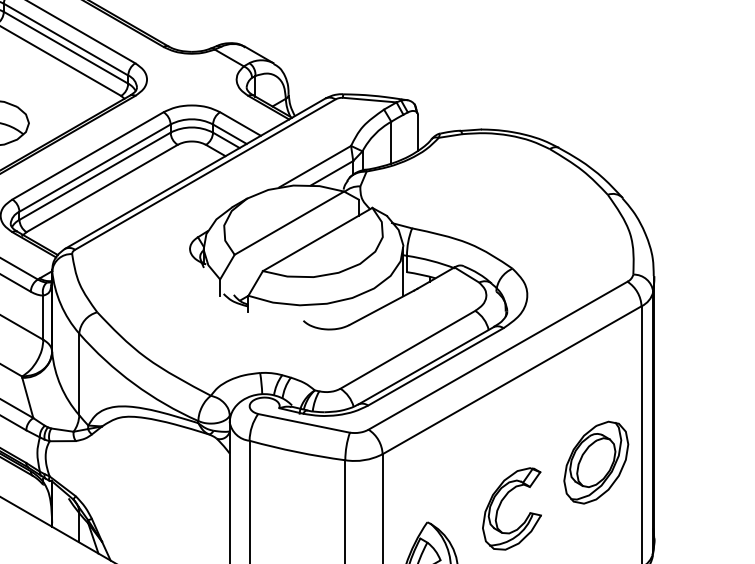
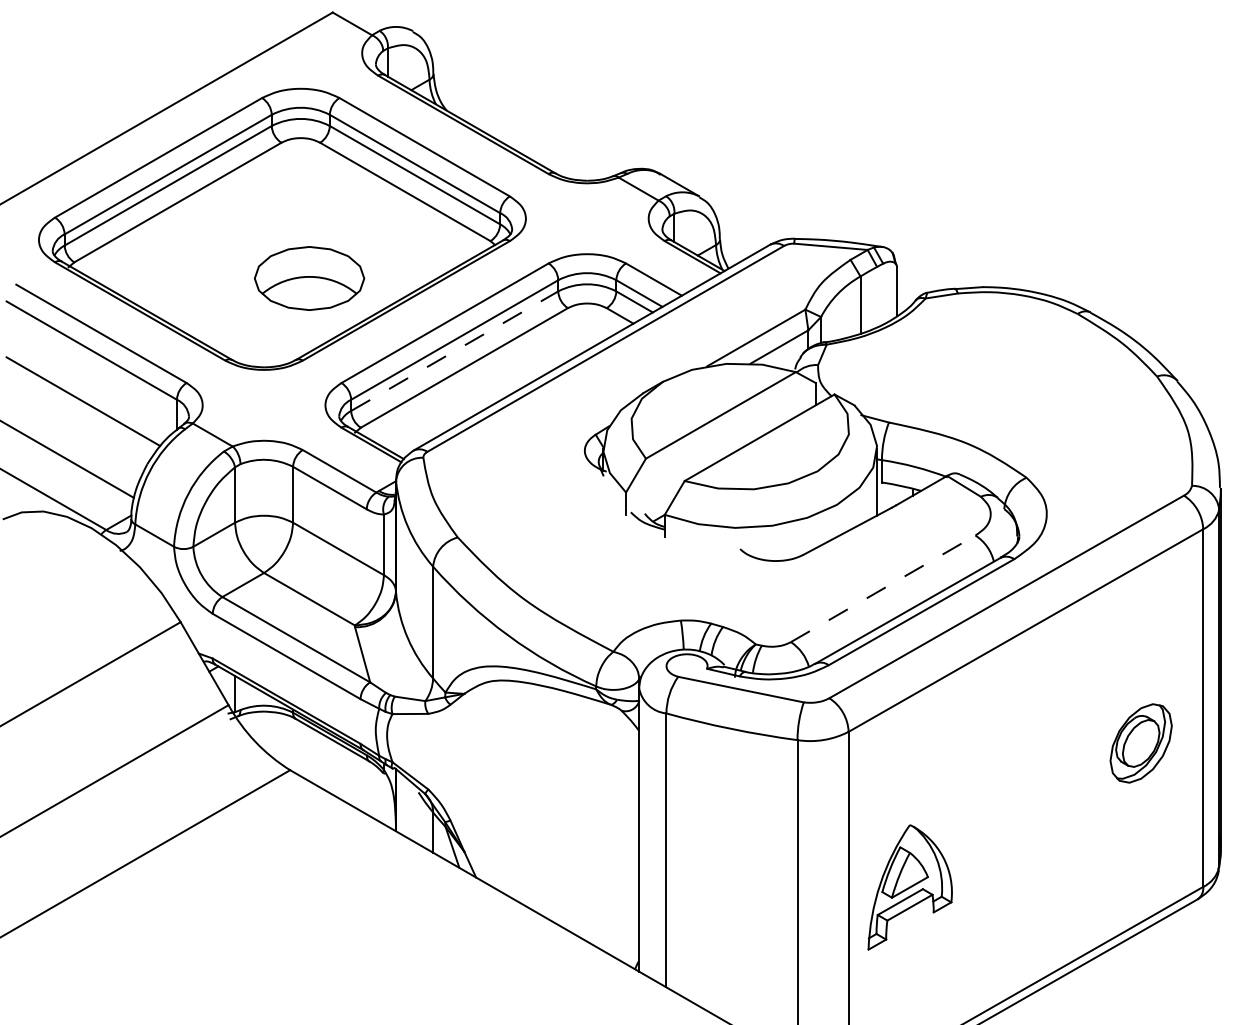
line: (94, 176) -> (454, 351), solid -> dashed
line: (408, 349) -> (883, 588), solid -> dashed
part: (595, 462) -> (1140, 743), size x0.7
part: (500, 505) -> (1010, 801), removed

